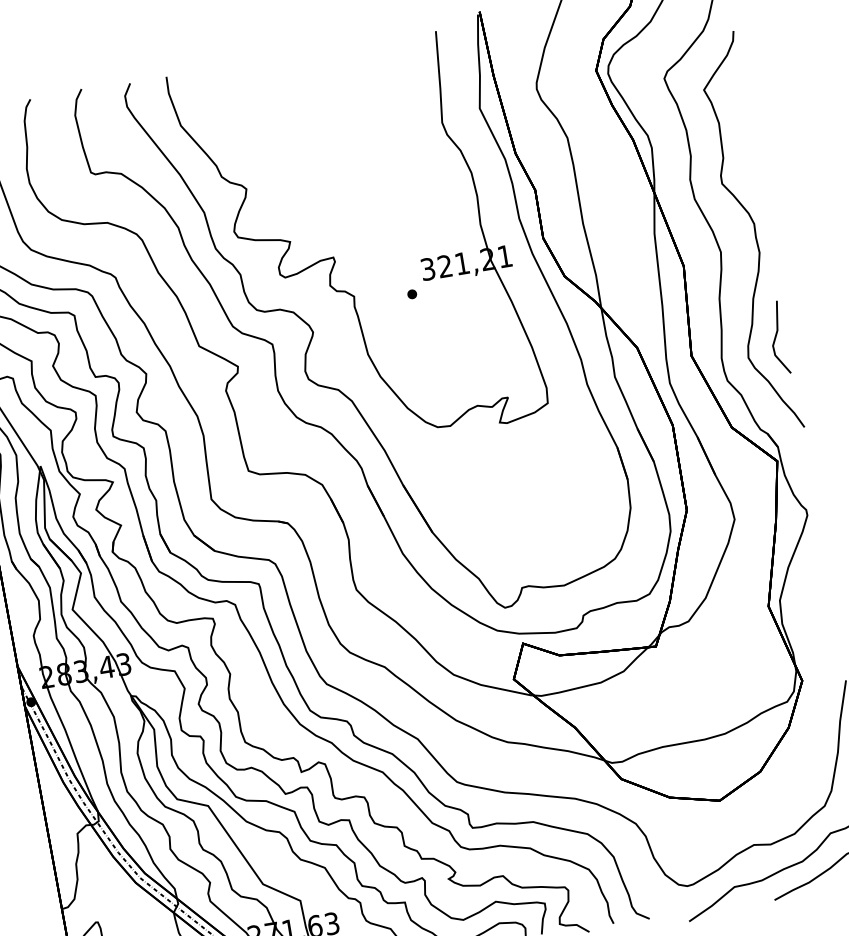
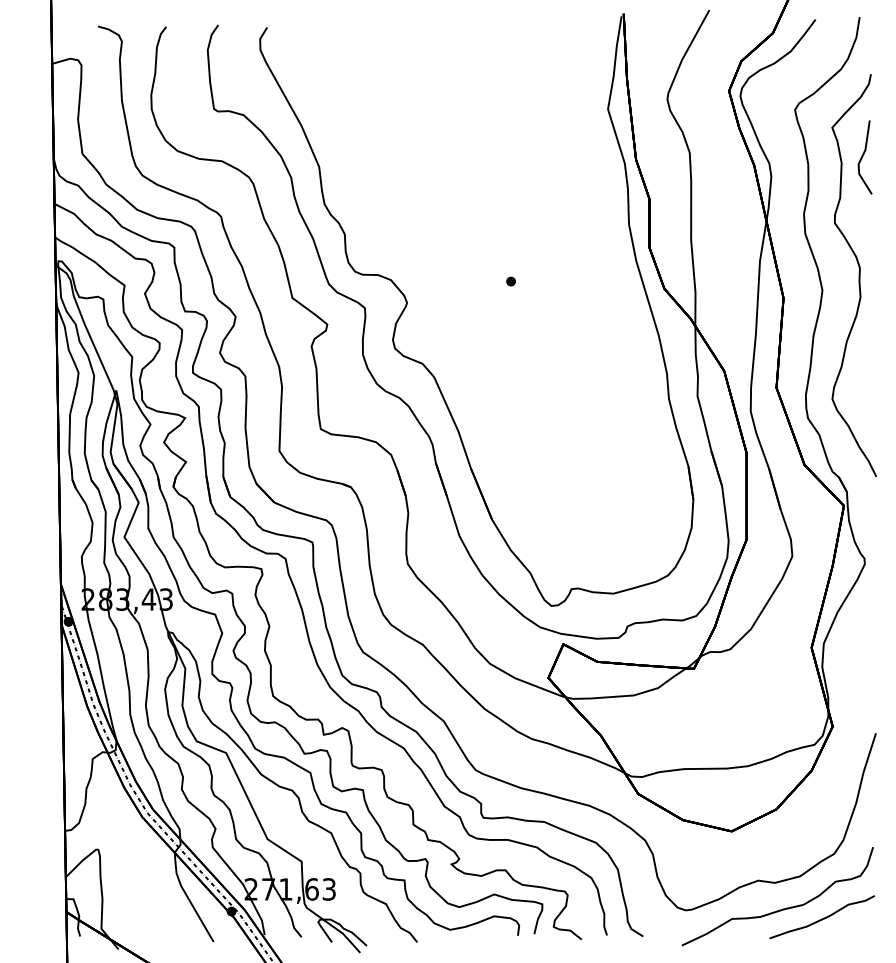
part: (334, 257) -> (440, 232), removed
line: (776, 337) -> (863, 156), moved

